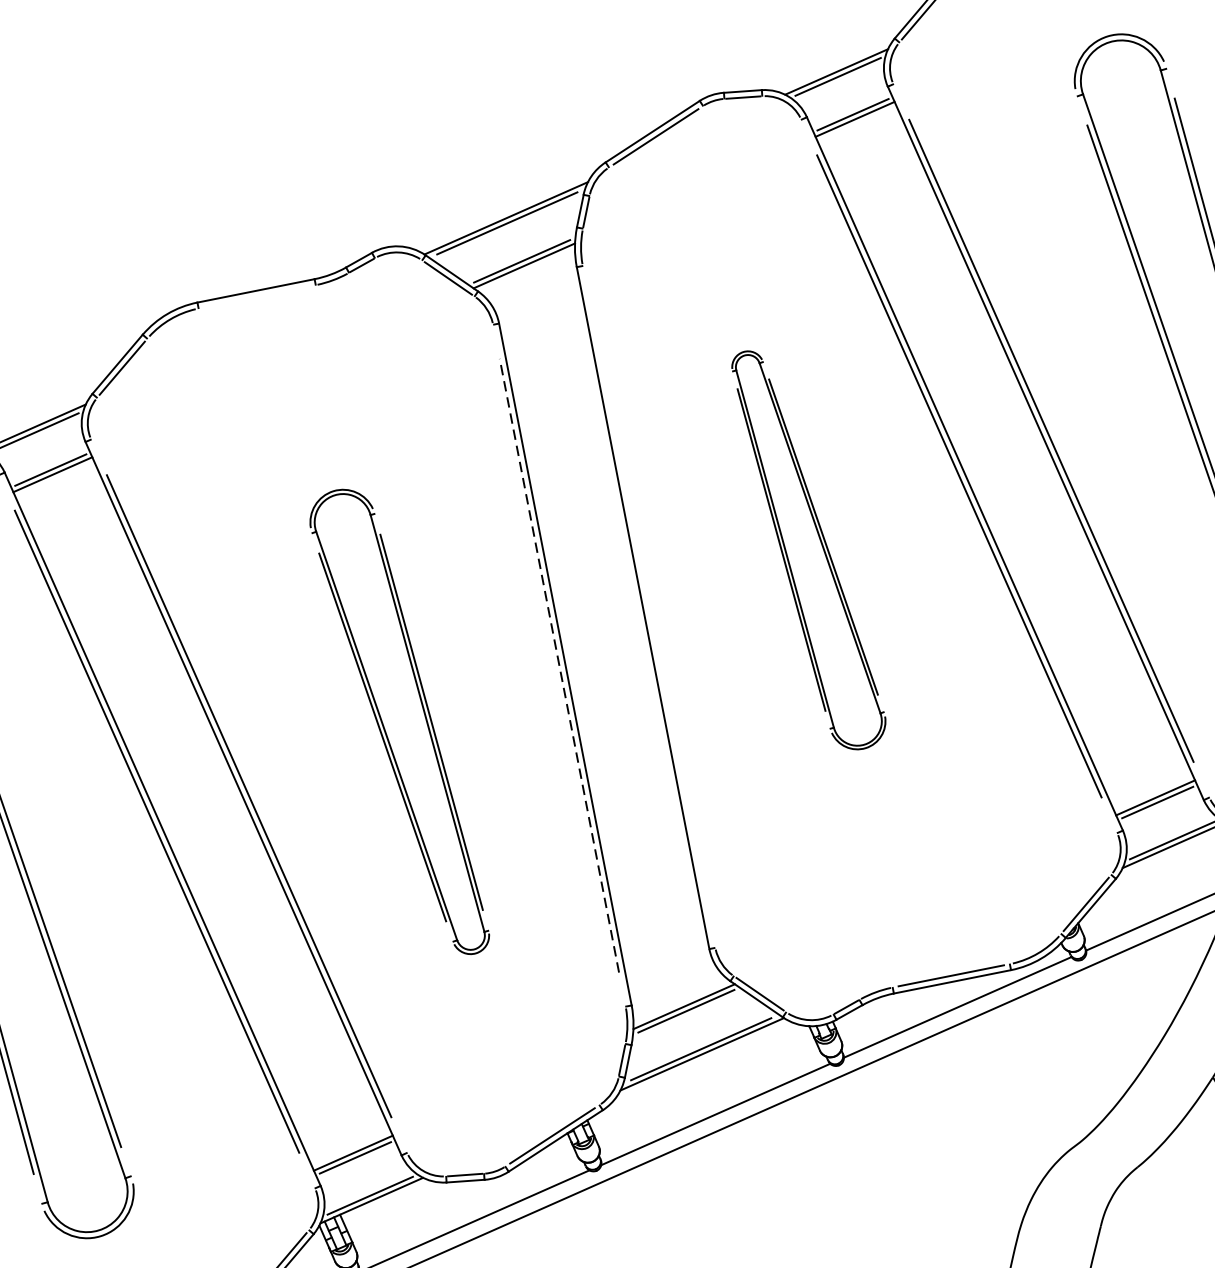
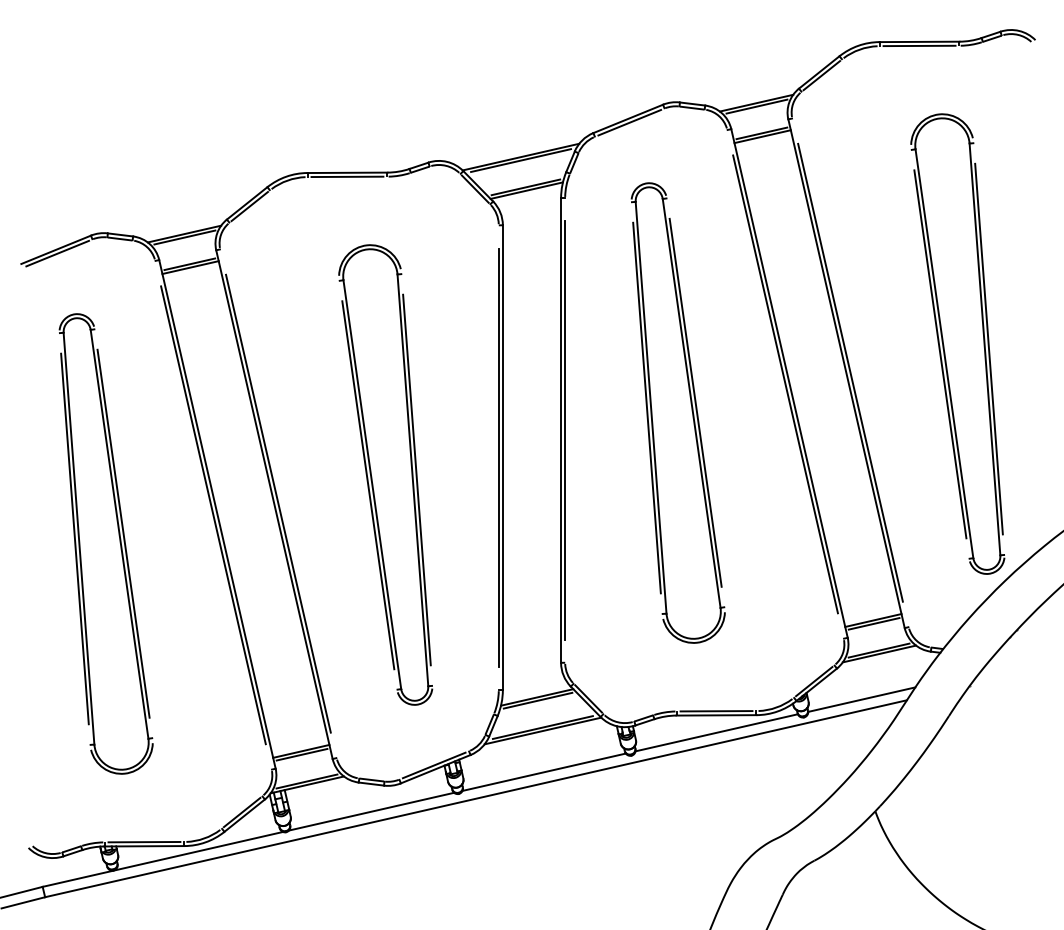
line: (257, 296) -> (347, 176), added
part: (808, 548) -> (677, 412), size x1.67
line: (649, 606) -> (565, 430), added
line: (558, 665) -> (498, 457), dashed -> solid
part: (397, 722) -> (385, 474), size x1.43

